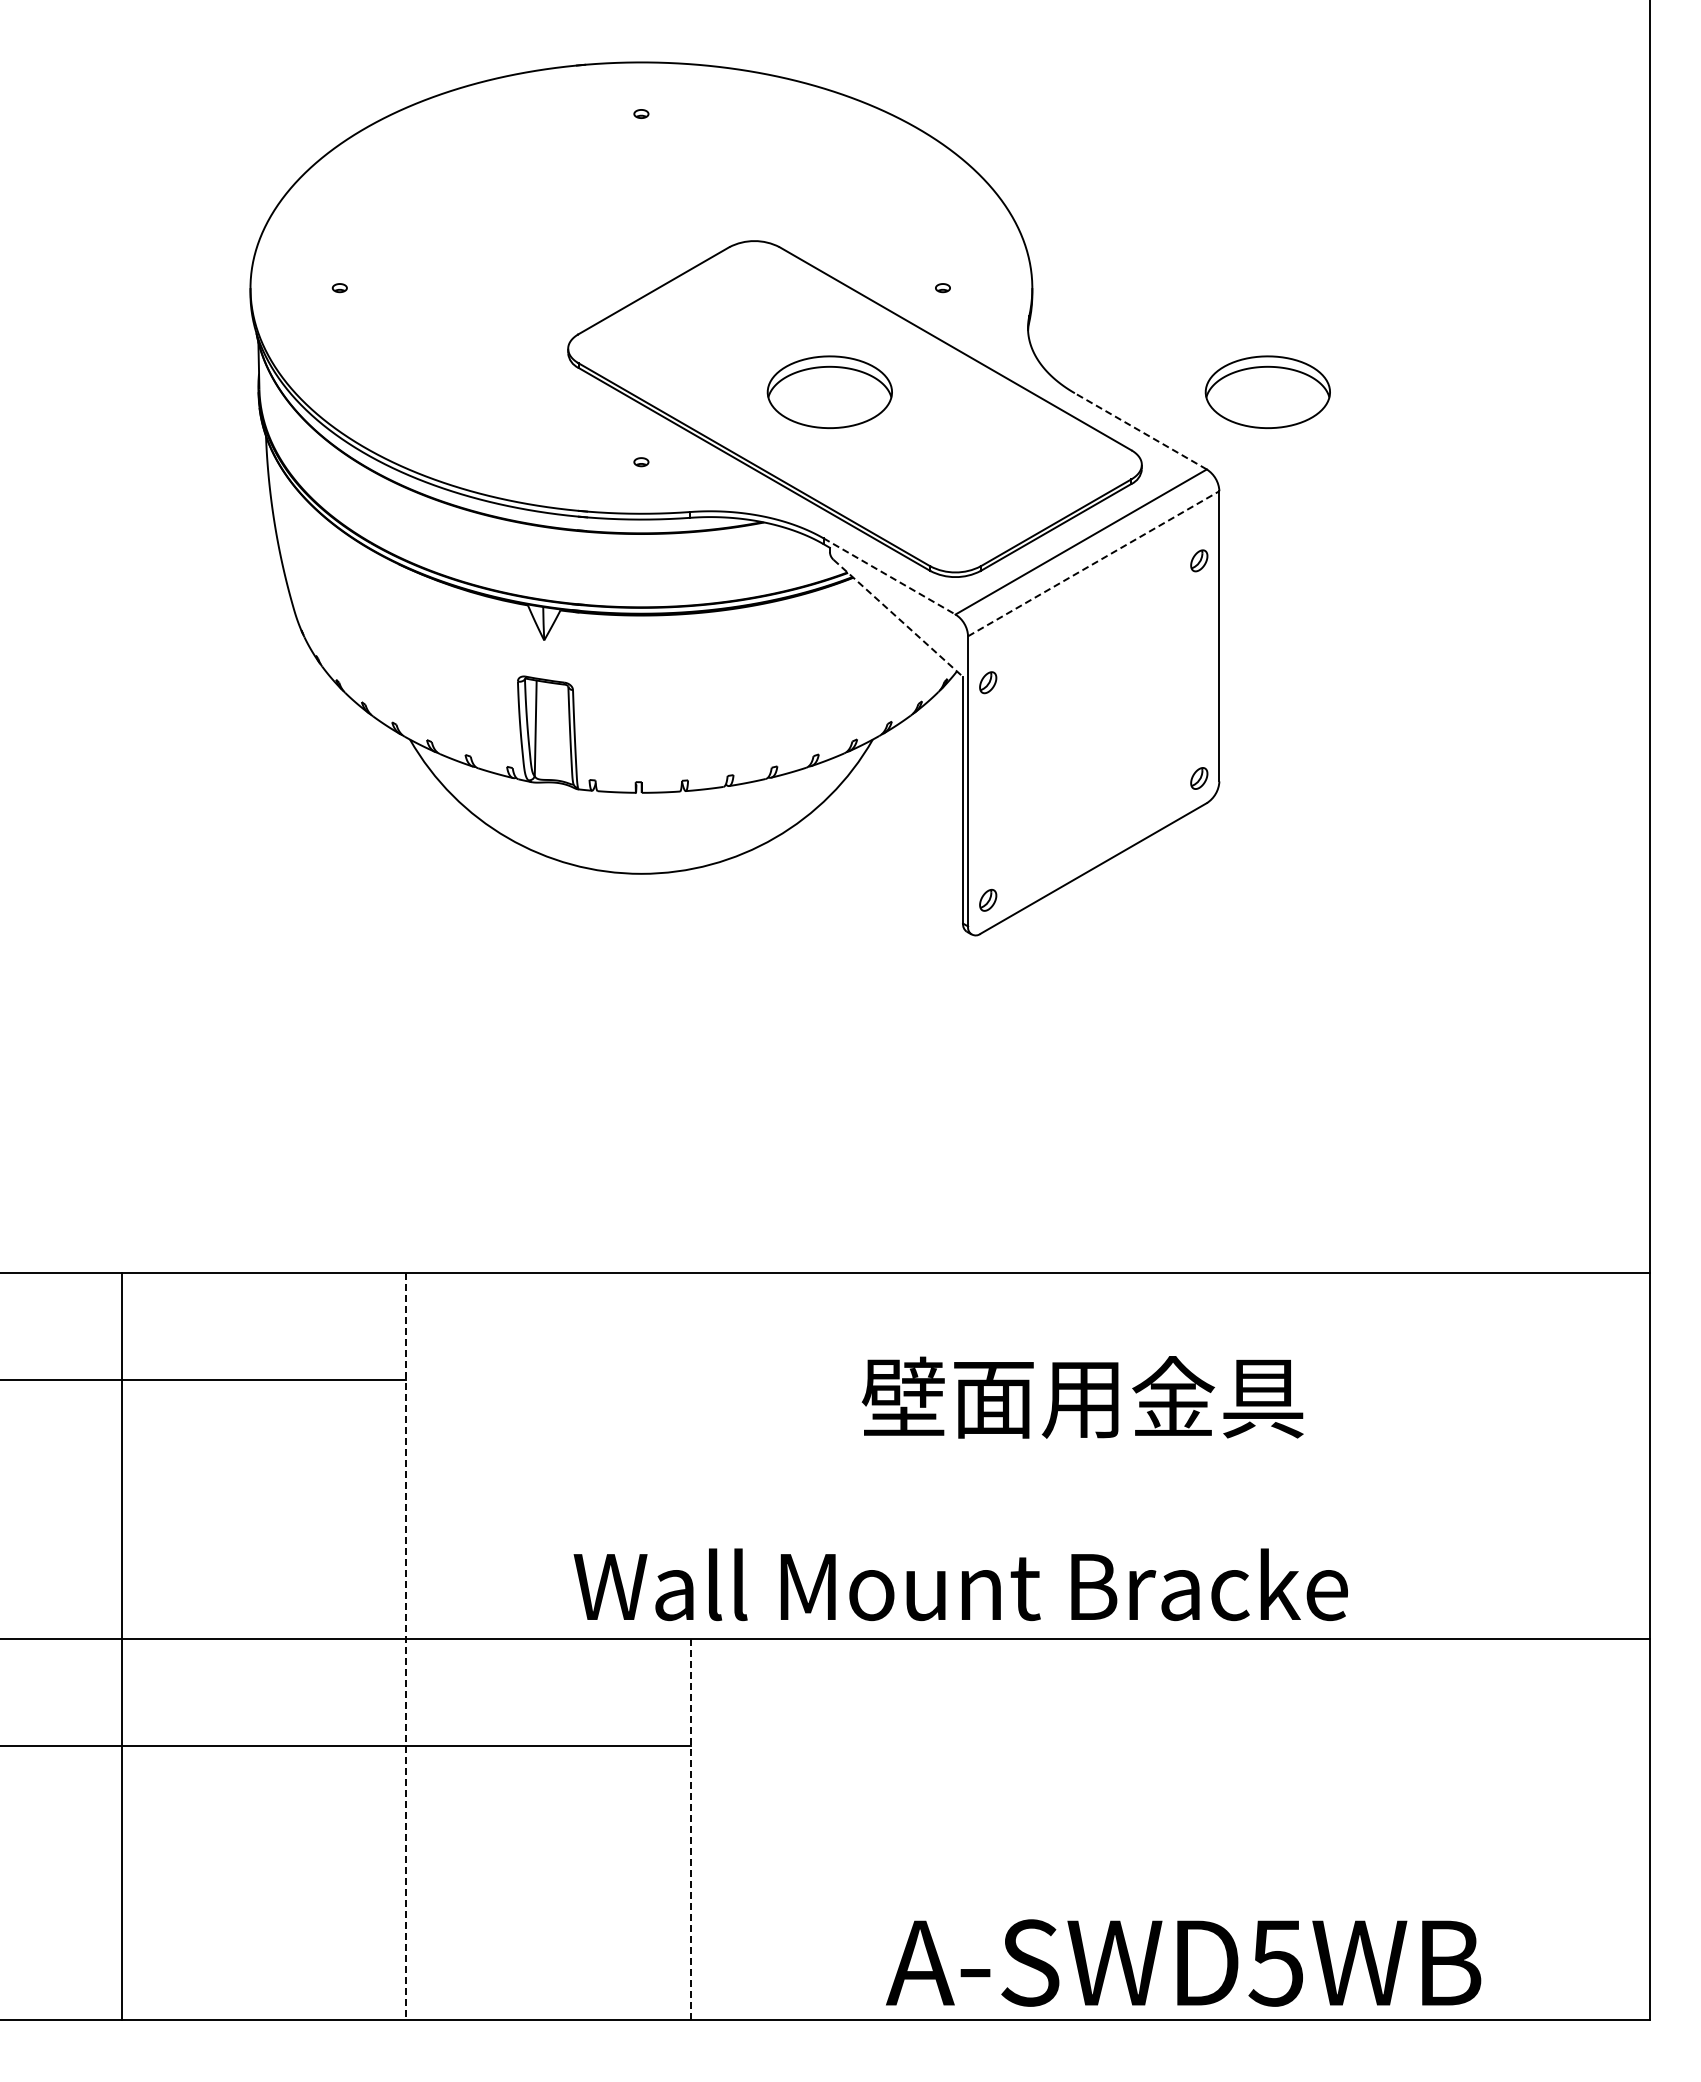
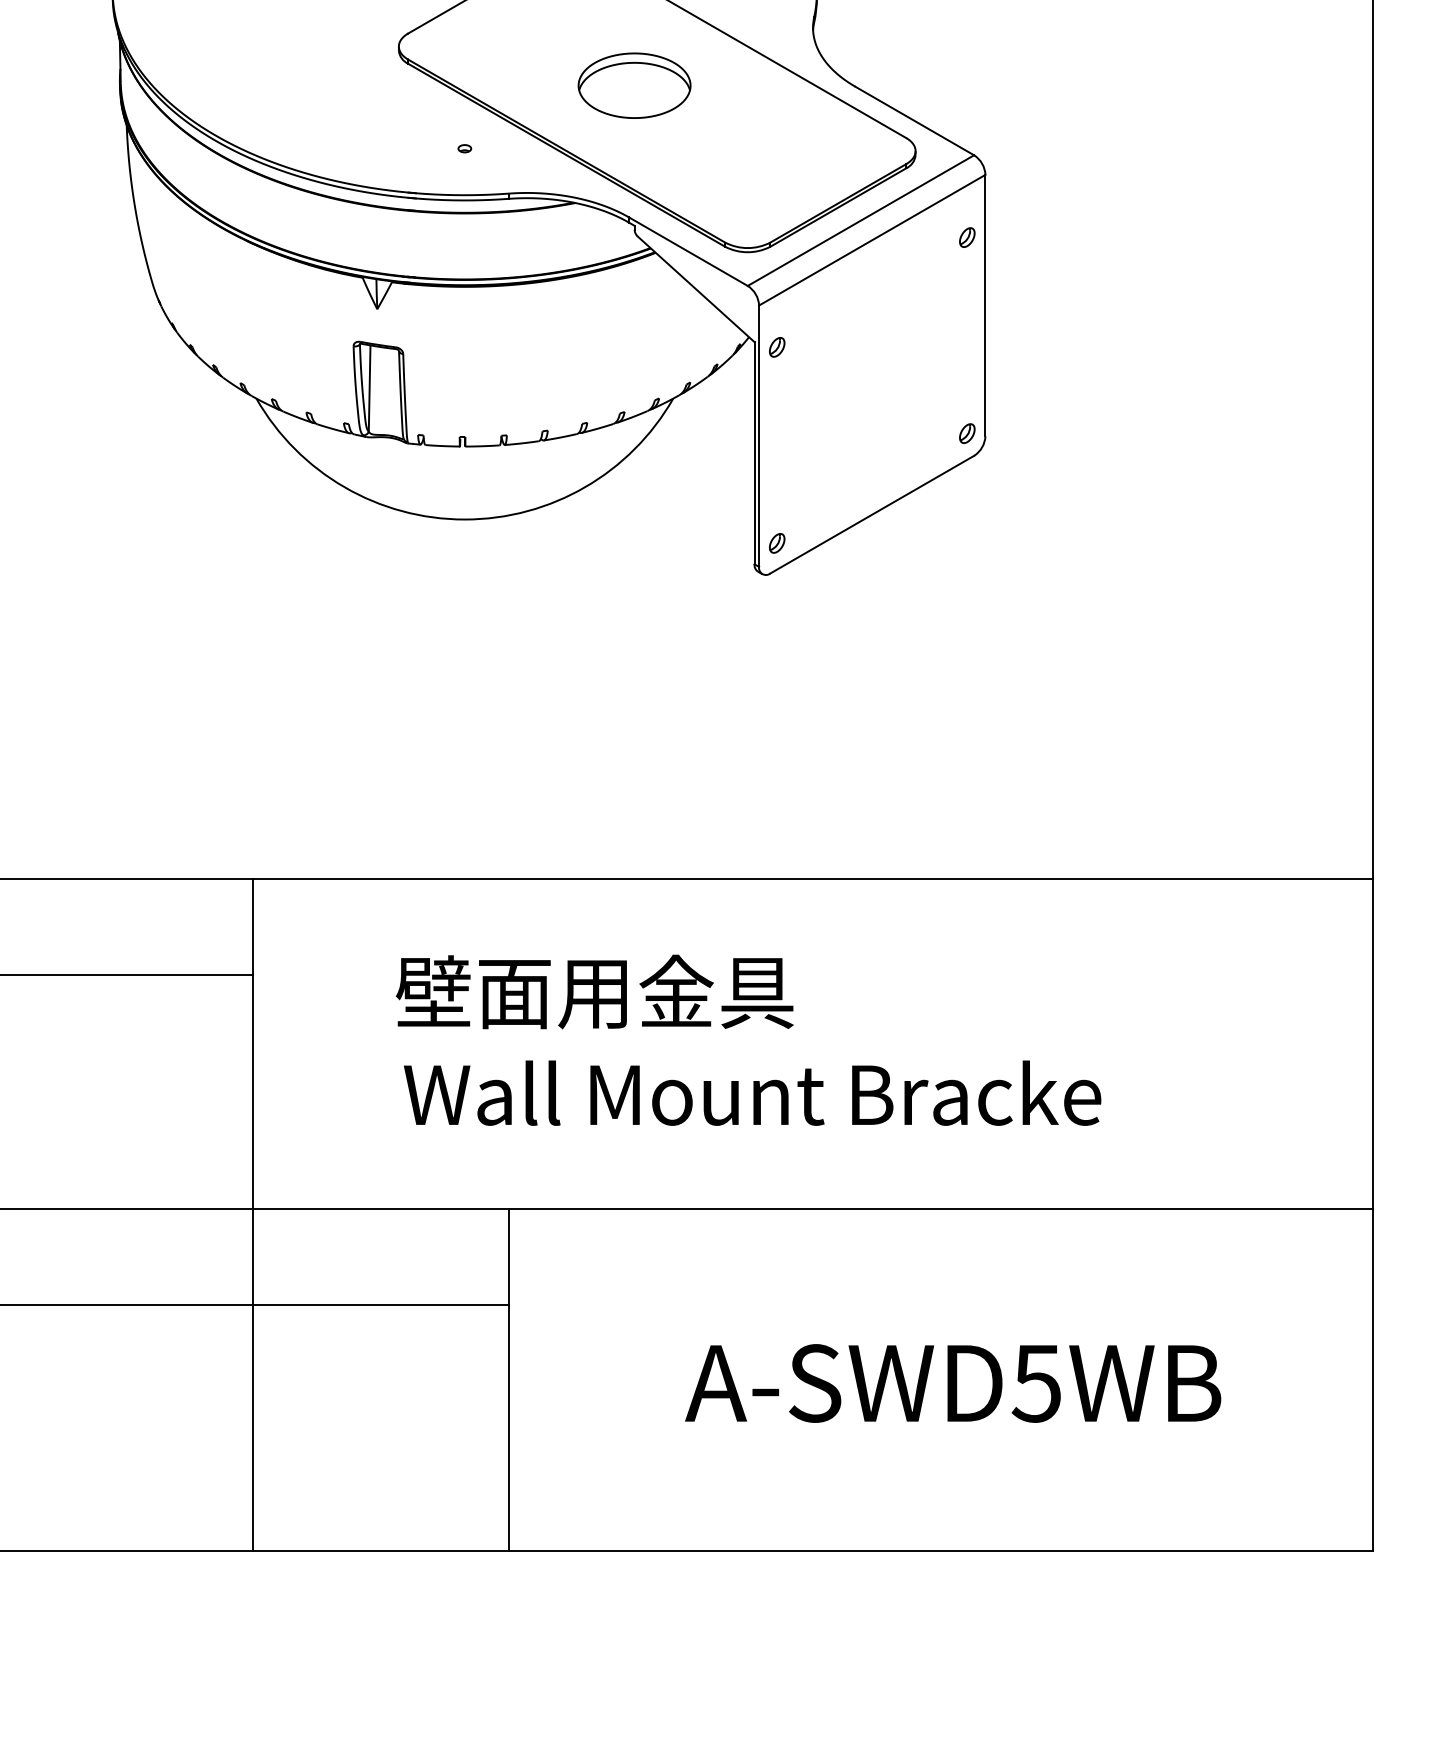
part: (1267, 391) -> (1028, 85), removed
line: (1140, 431) -> (914, 121), dashed -> solid
line: (1094, 563) -> (872, 239), dashed -> solid
line: (889, 576) -> (688, 251), dashed -> solid
line: (898, 618) -> (696, 289), dashed -> solid
text: (1082, 1397) -> (594, 992), moved
text: (960, 1584) -> (752, 1092), moved
line: (406, 1646) -> (253, 1215), dashed -> solid
line: (690, 1829) -> (509, 1380), dashed -> solid
text: (1183, 1962) -> (953, 1382), moved

